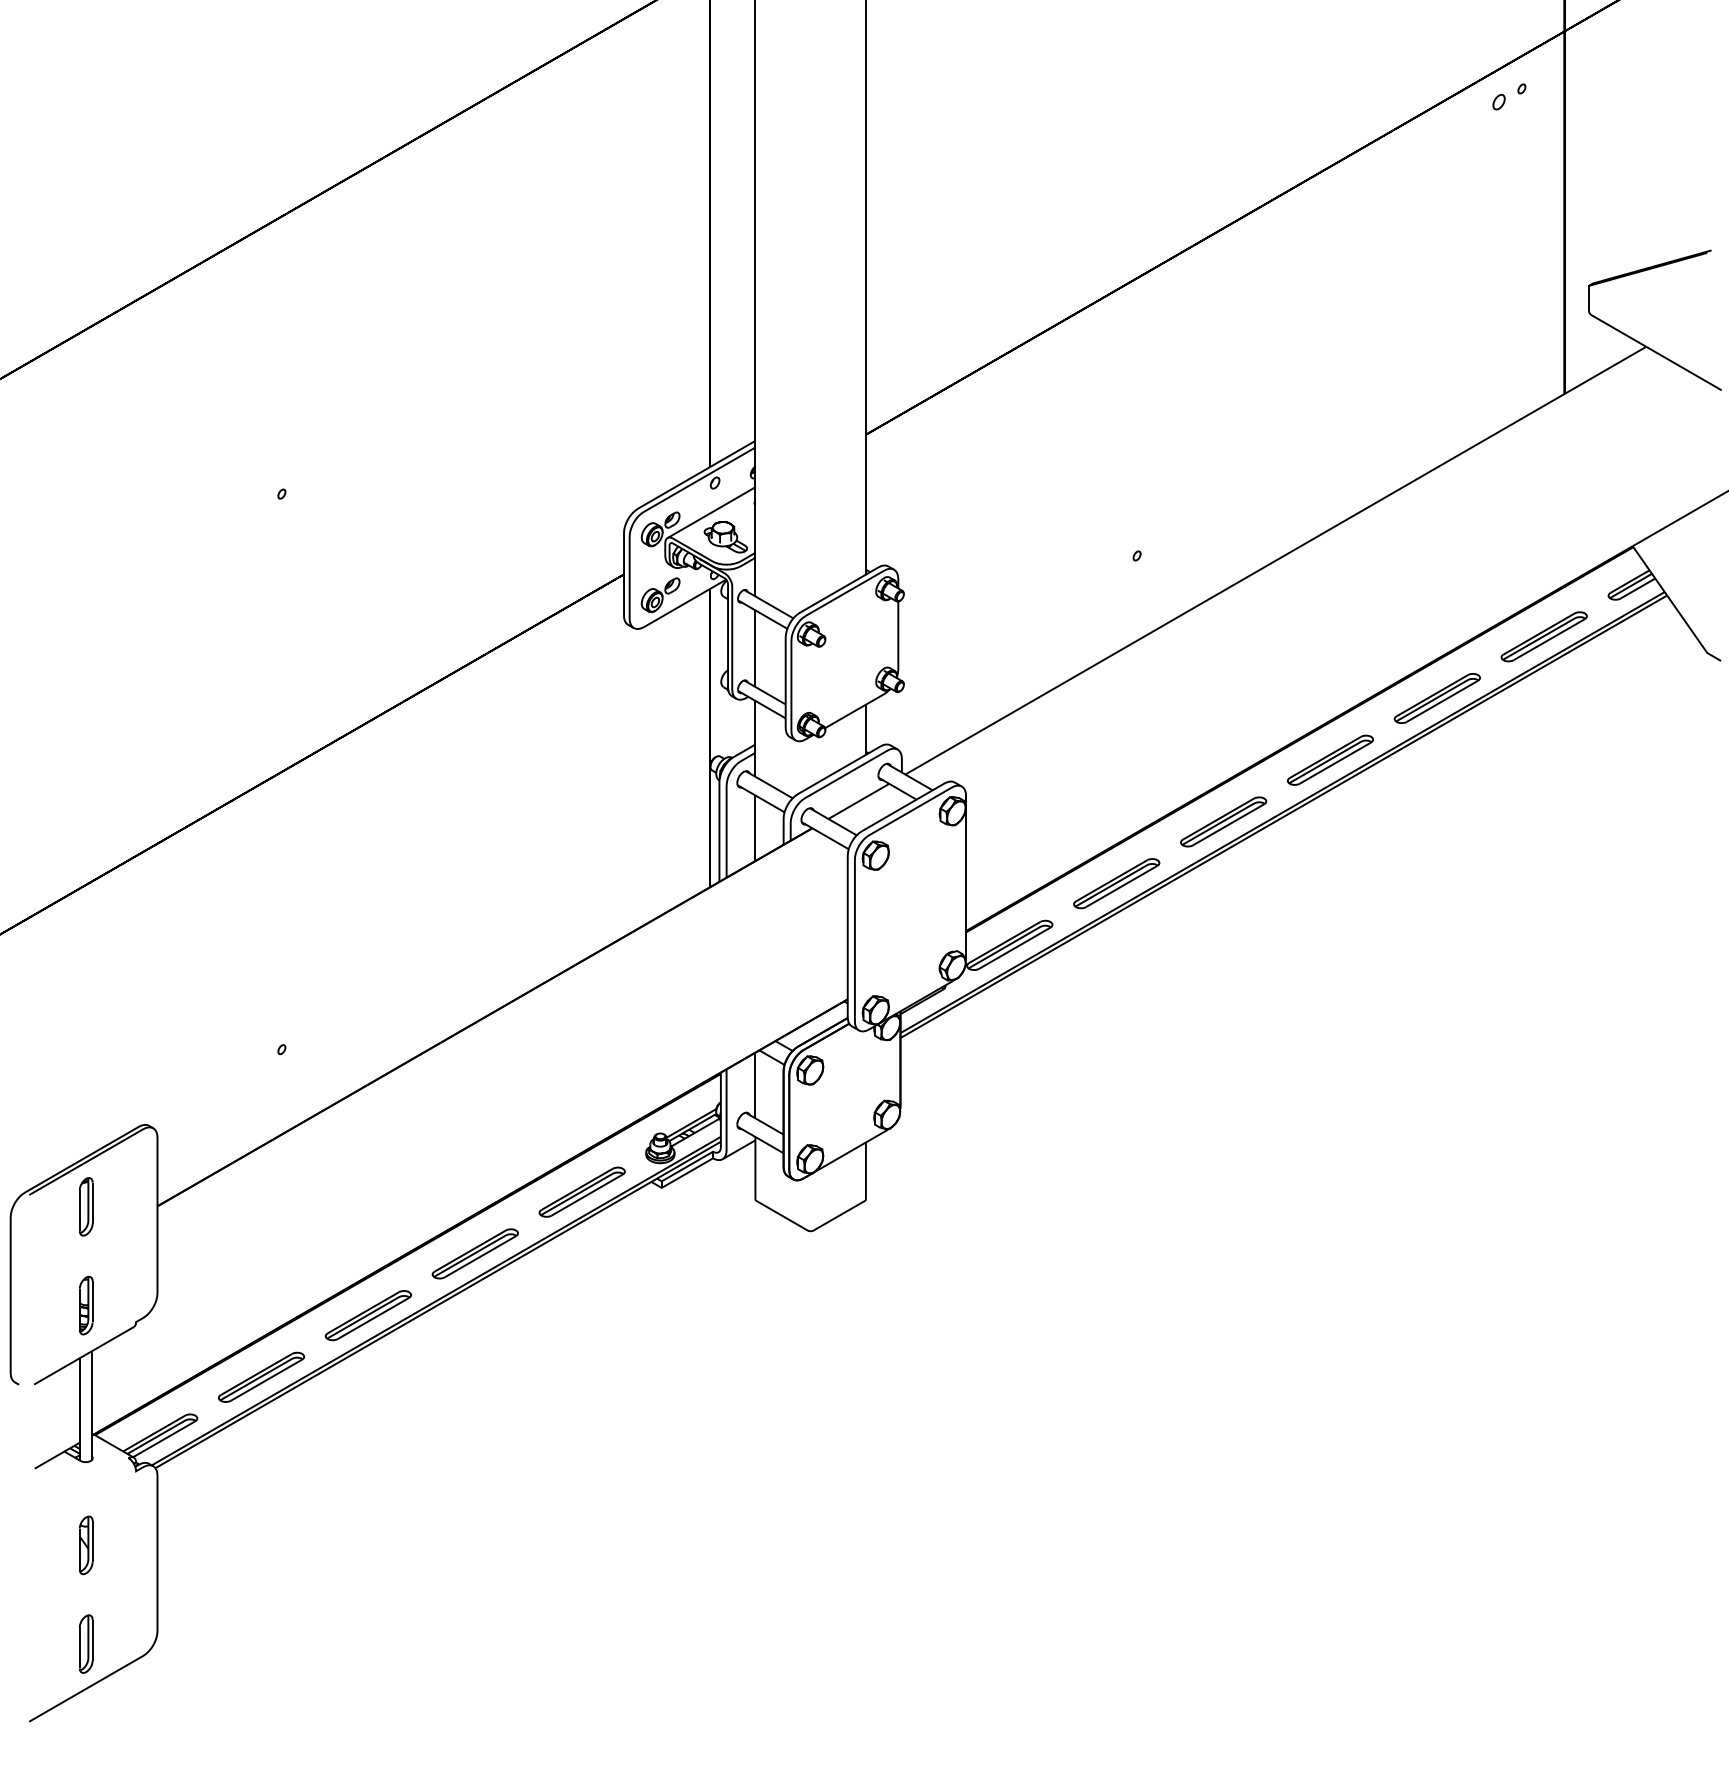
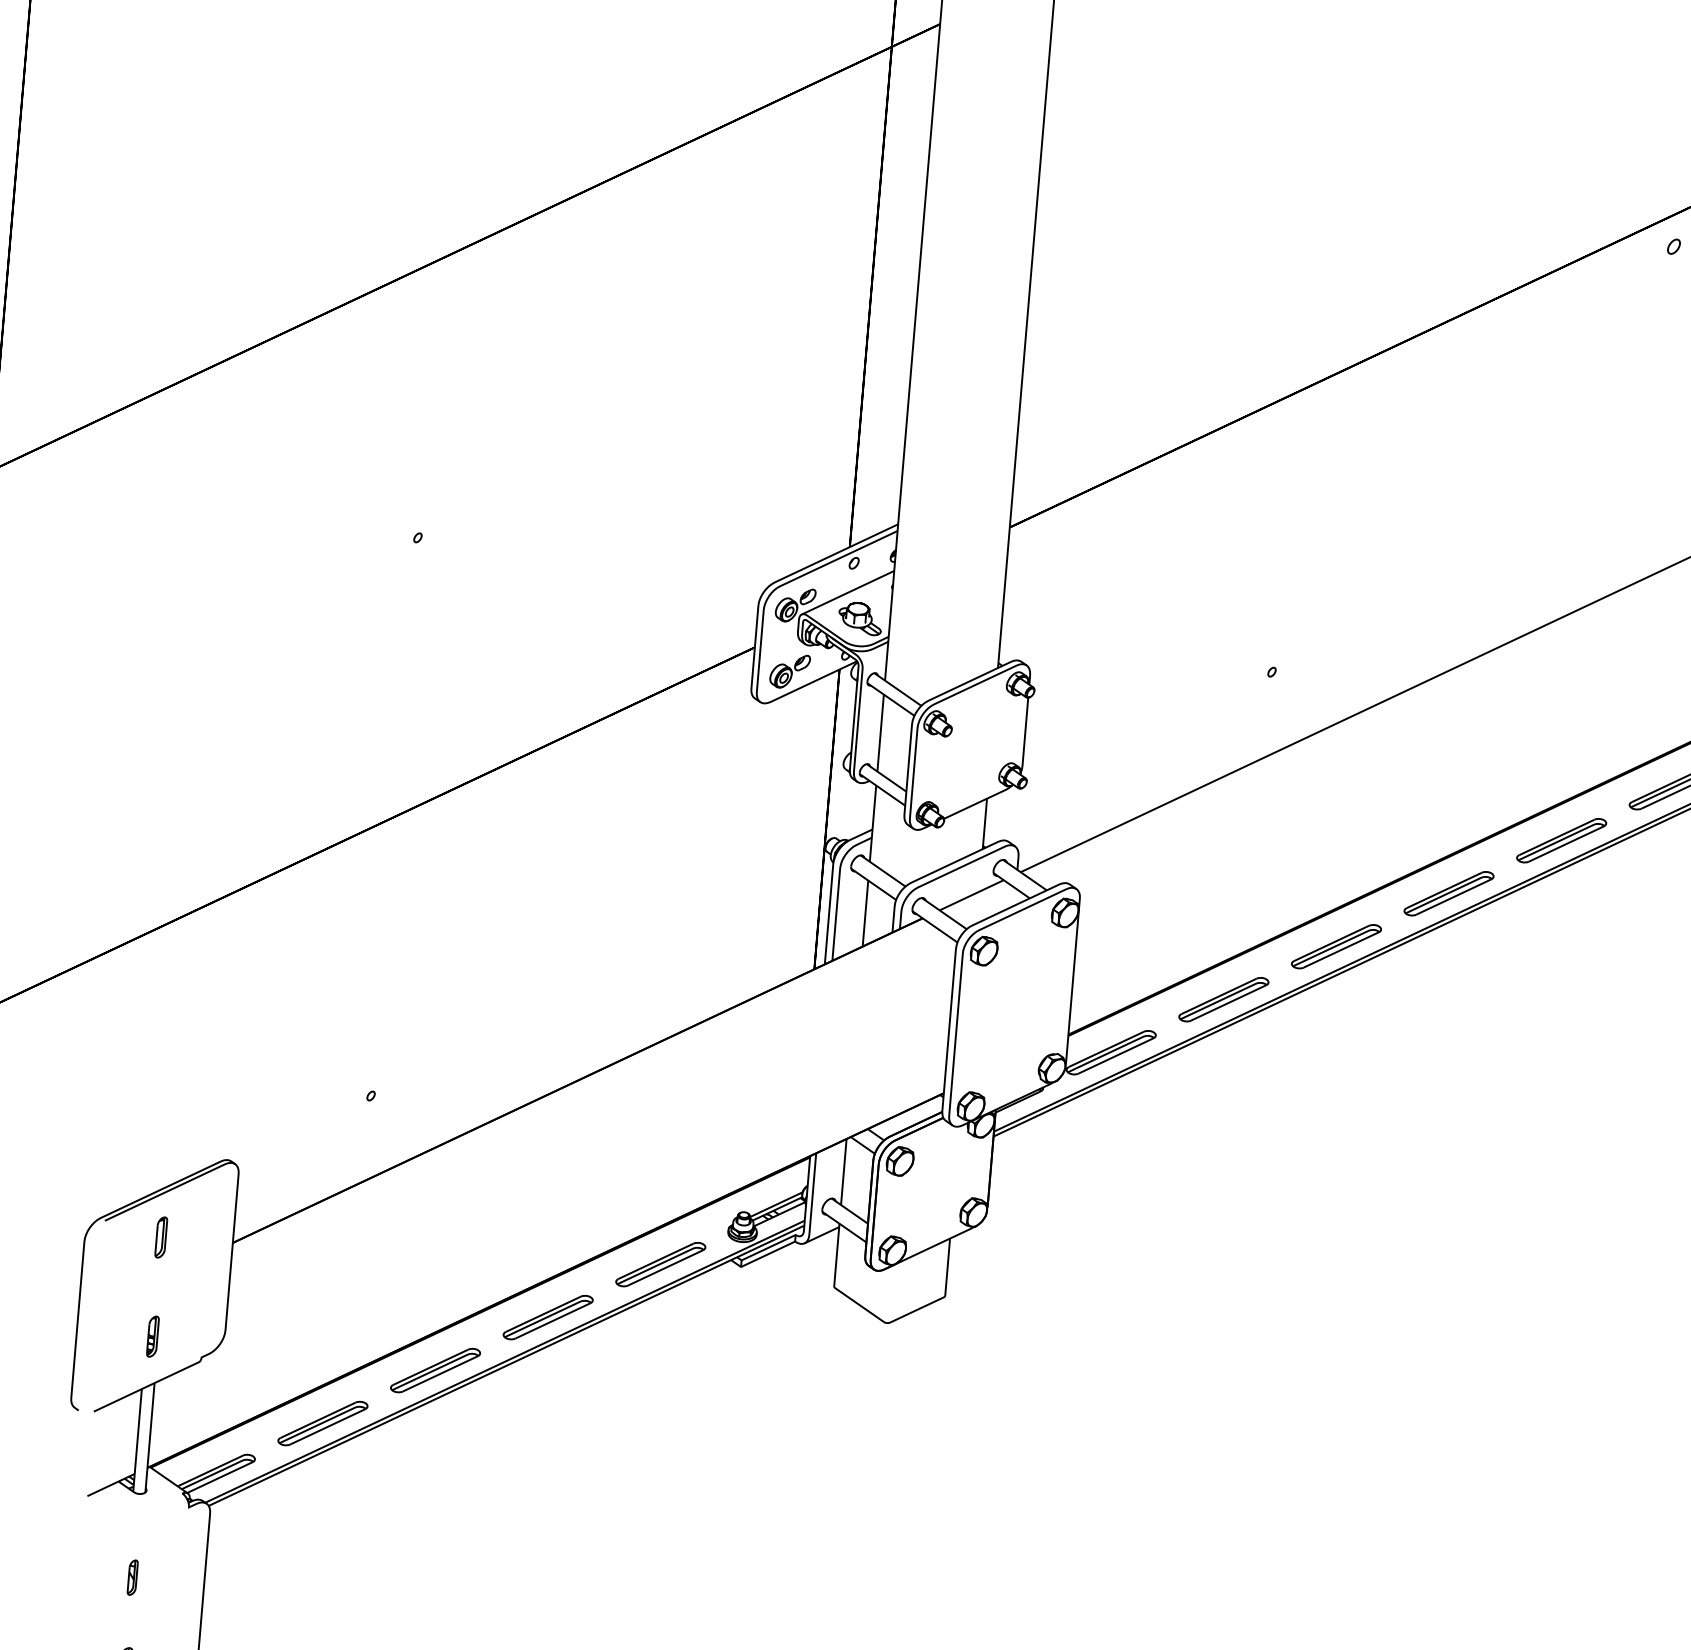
part: (86, 1206) -> (161, 1237), size x0.7
part: (86, 1305) -> (153, 1336), size x0.7
part: (86, 1545) -> (132, 1577), size x0.6

